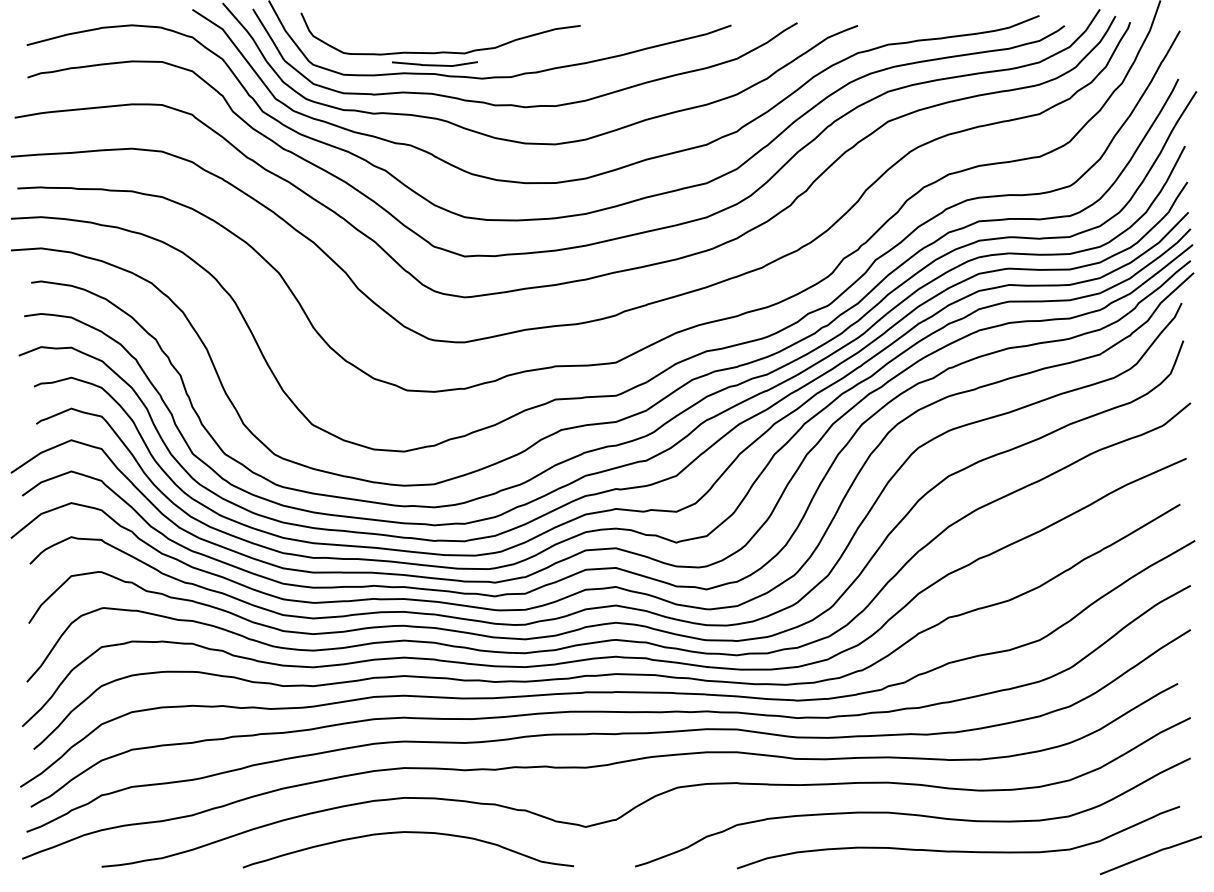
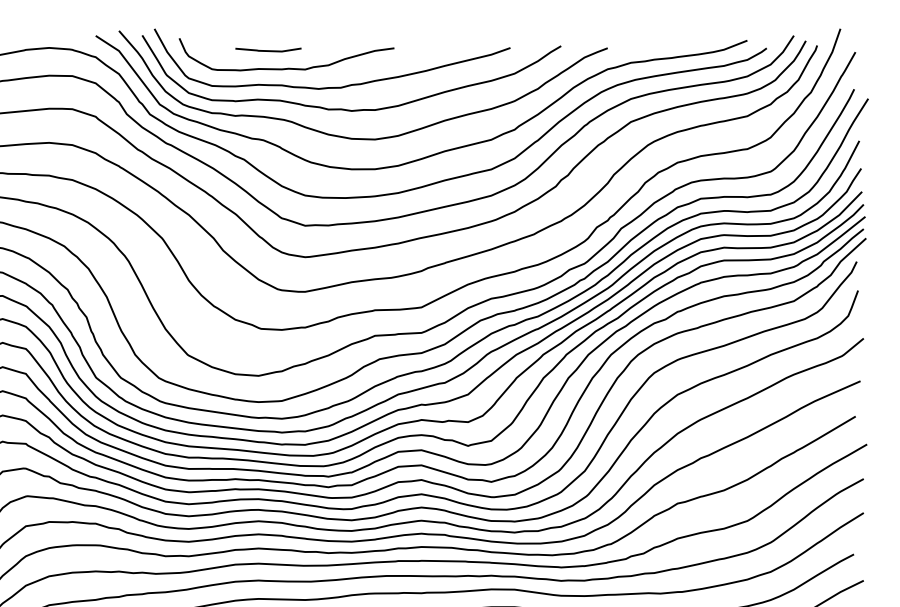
line: (434, 64) -> (268, 50), moved

